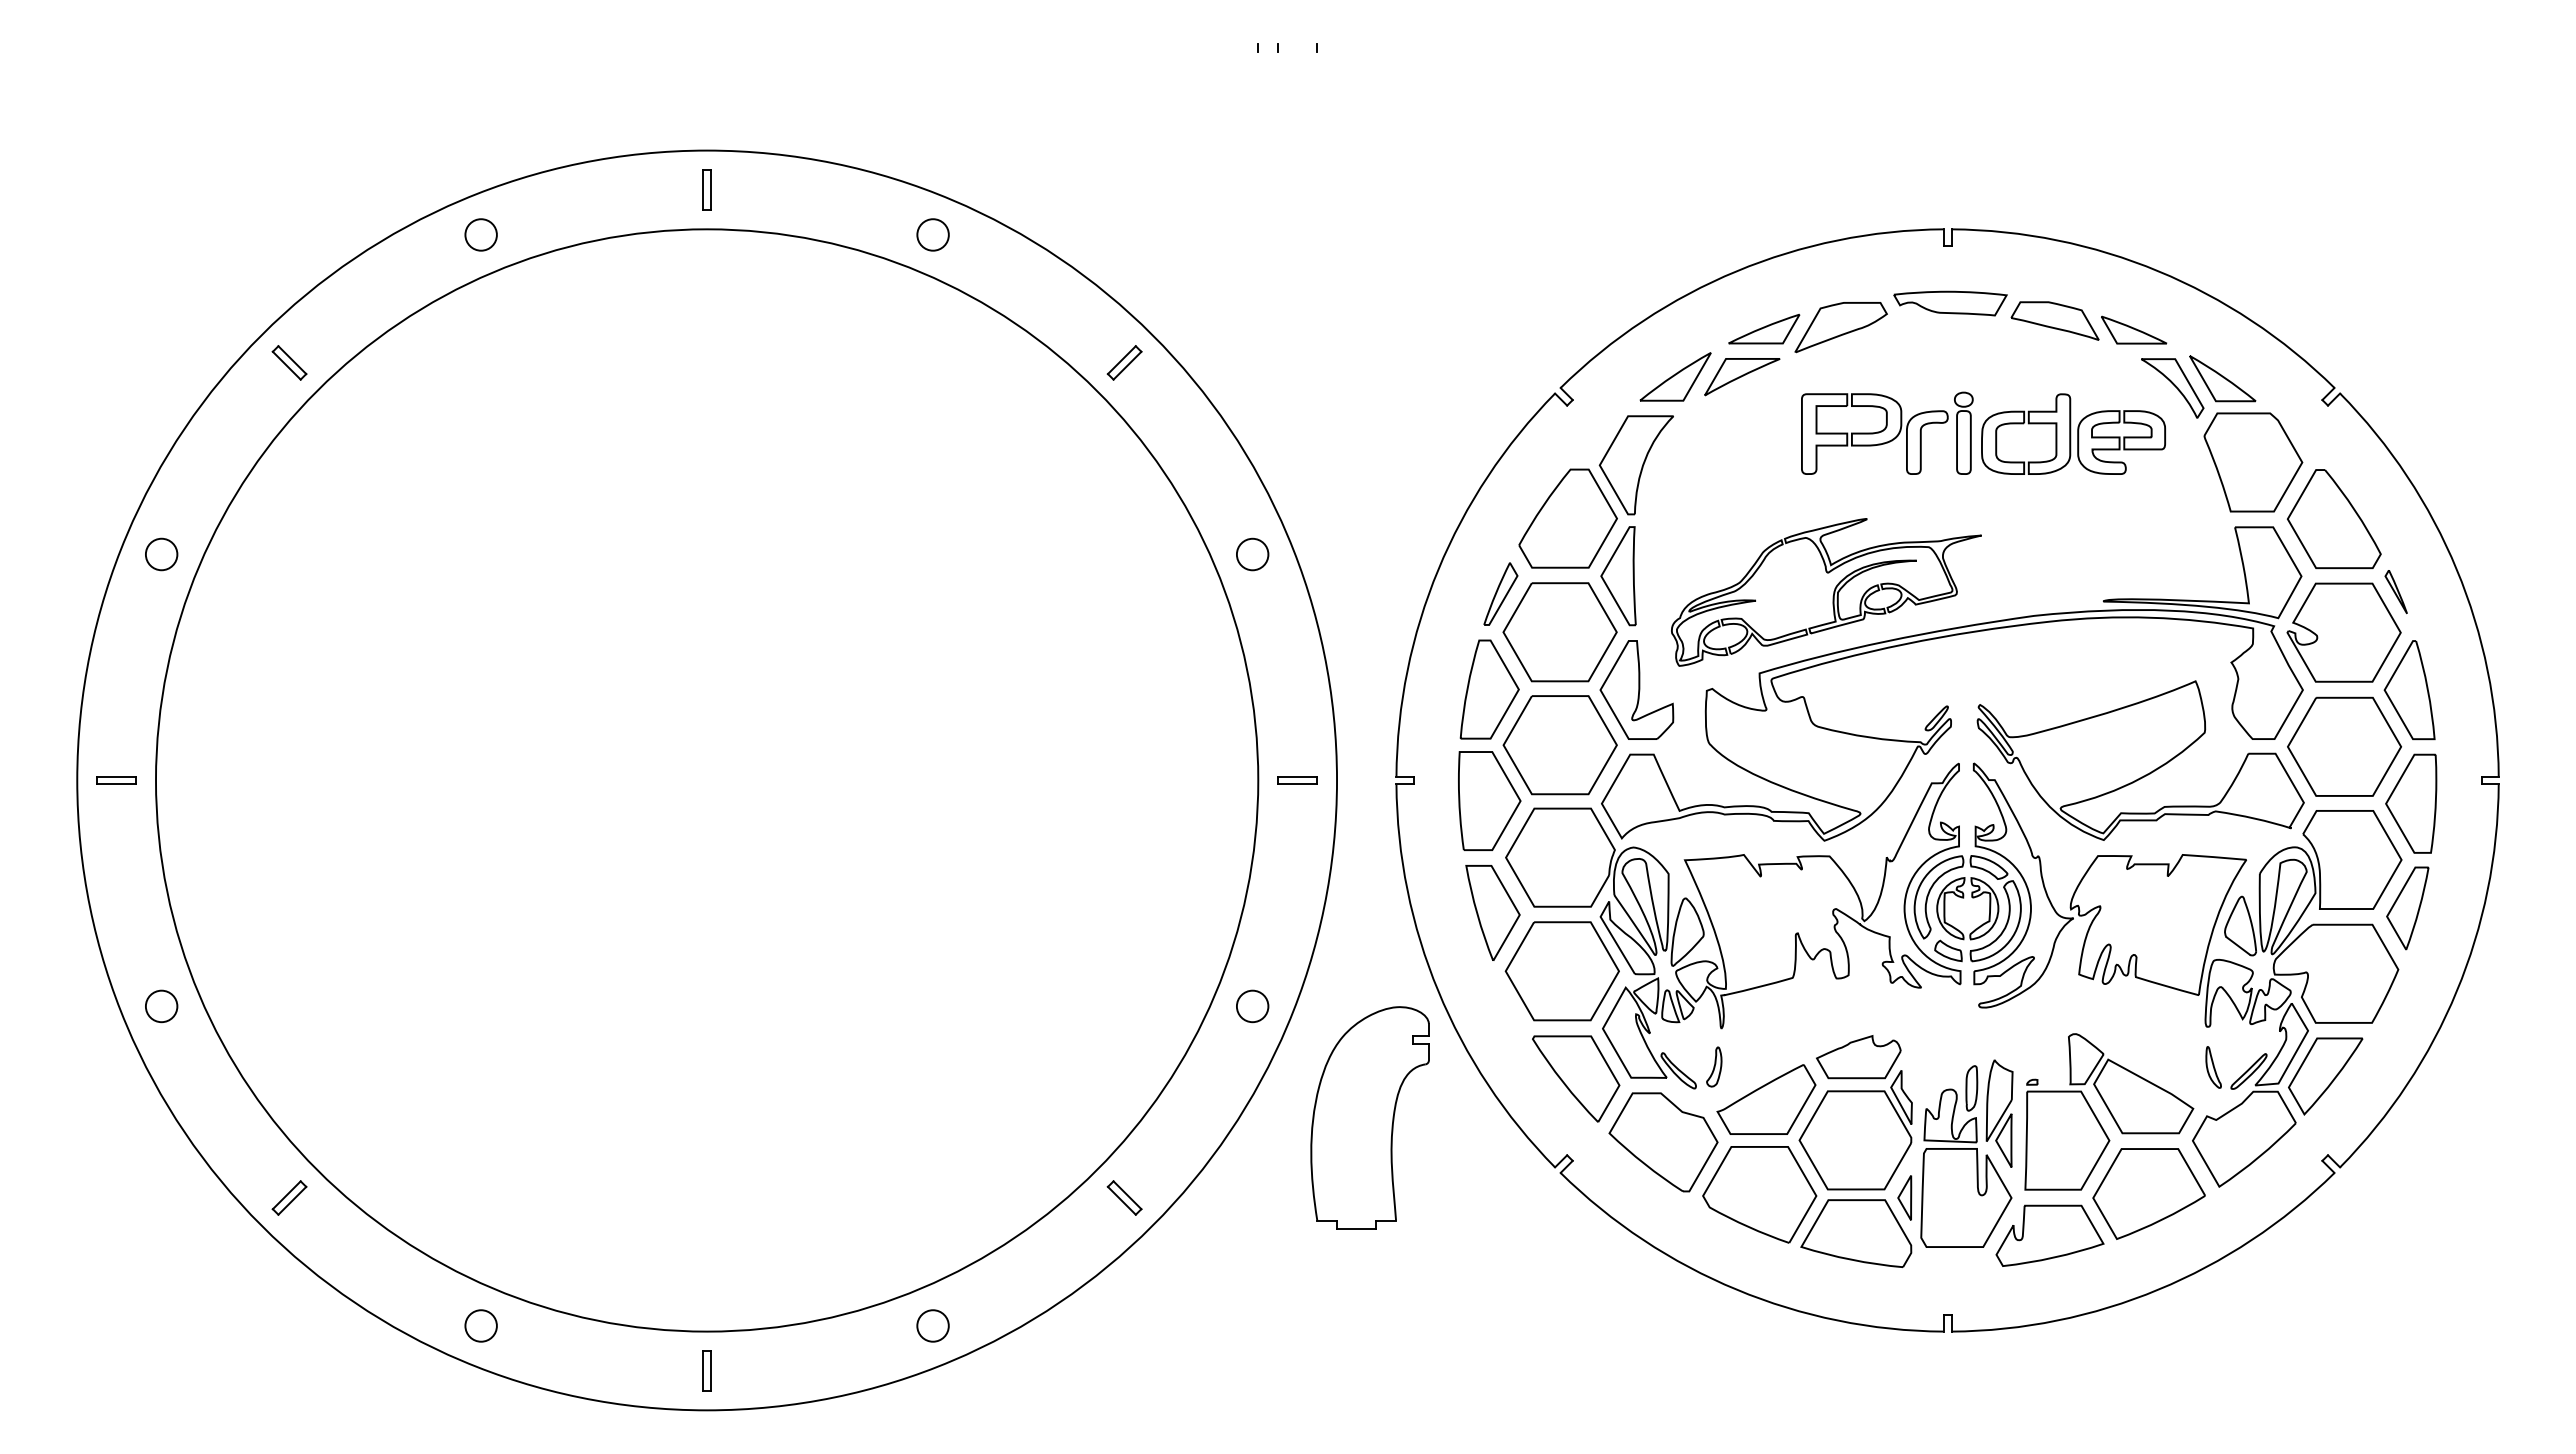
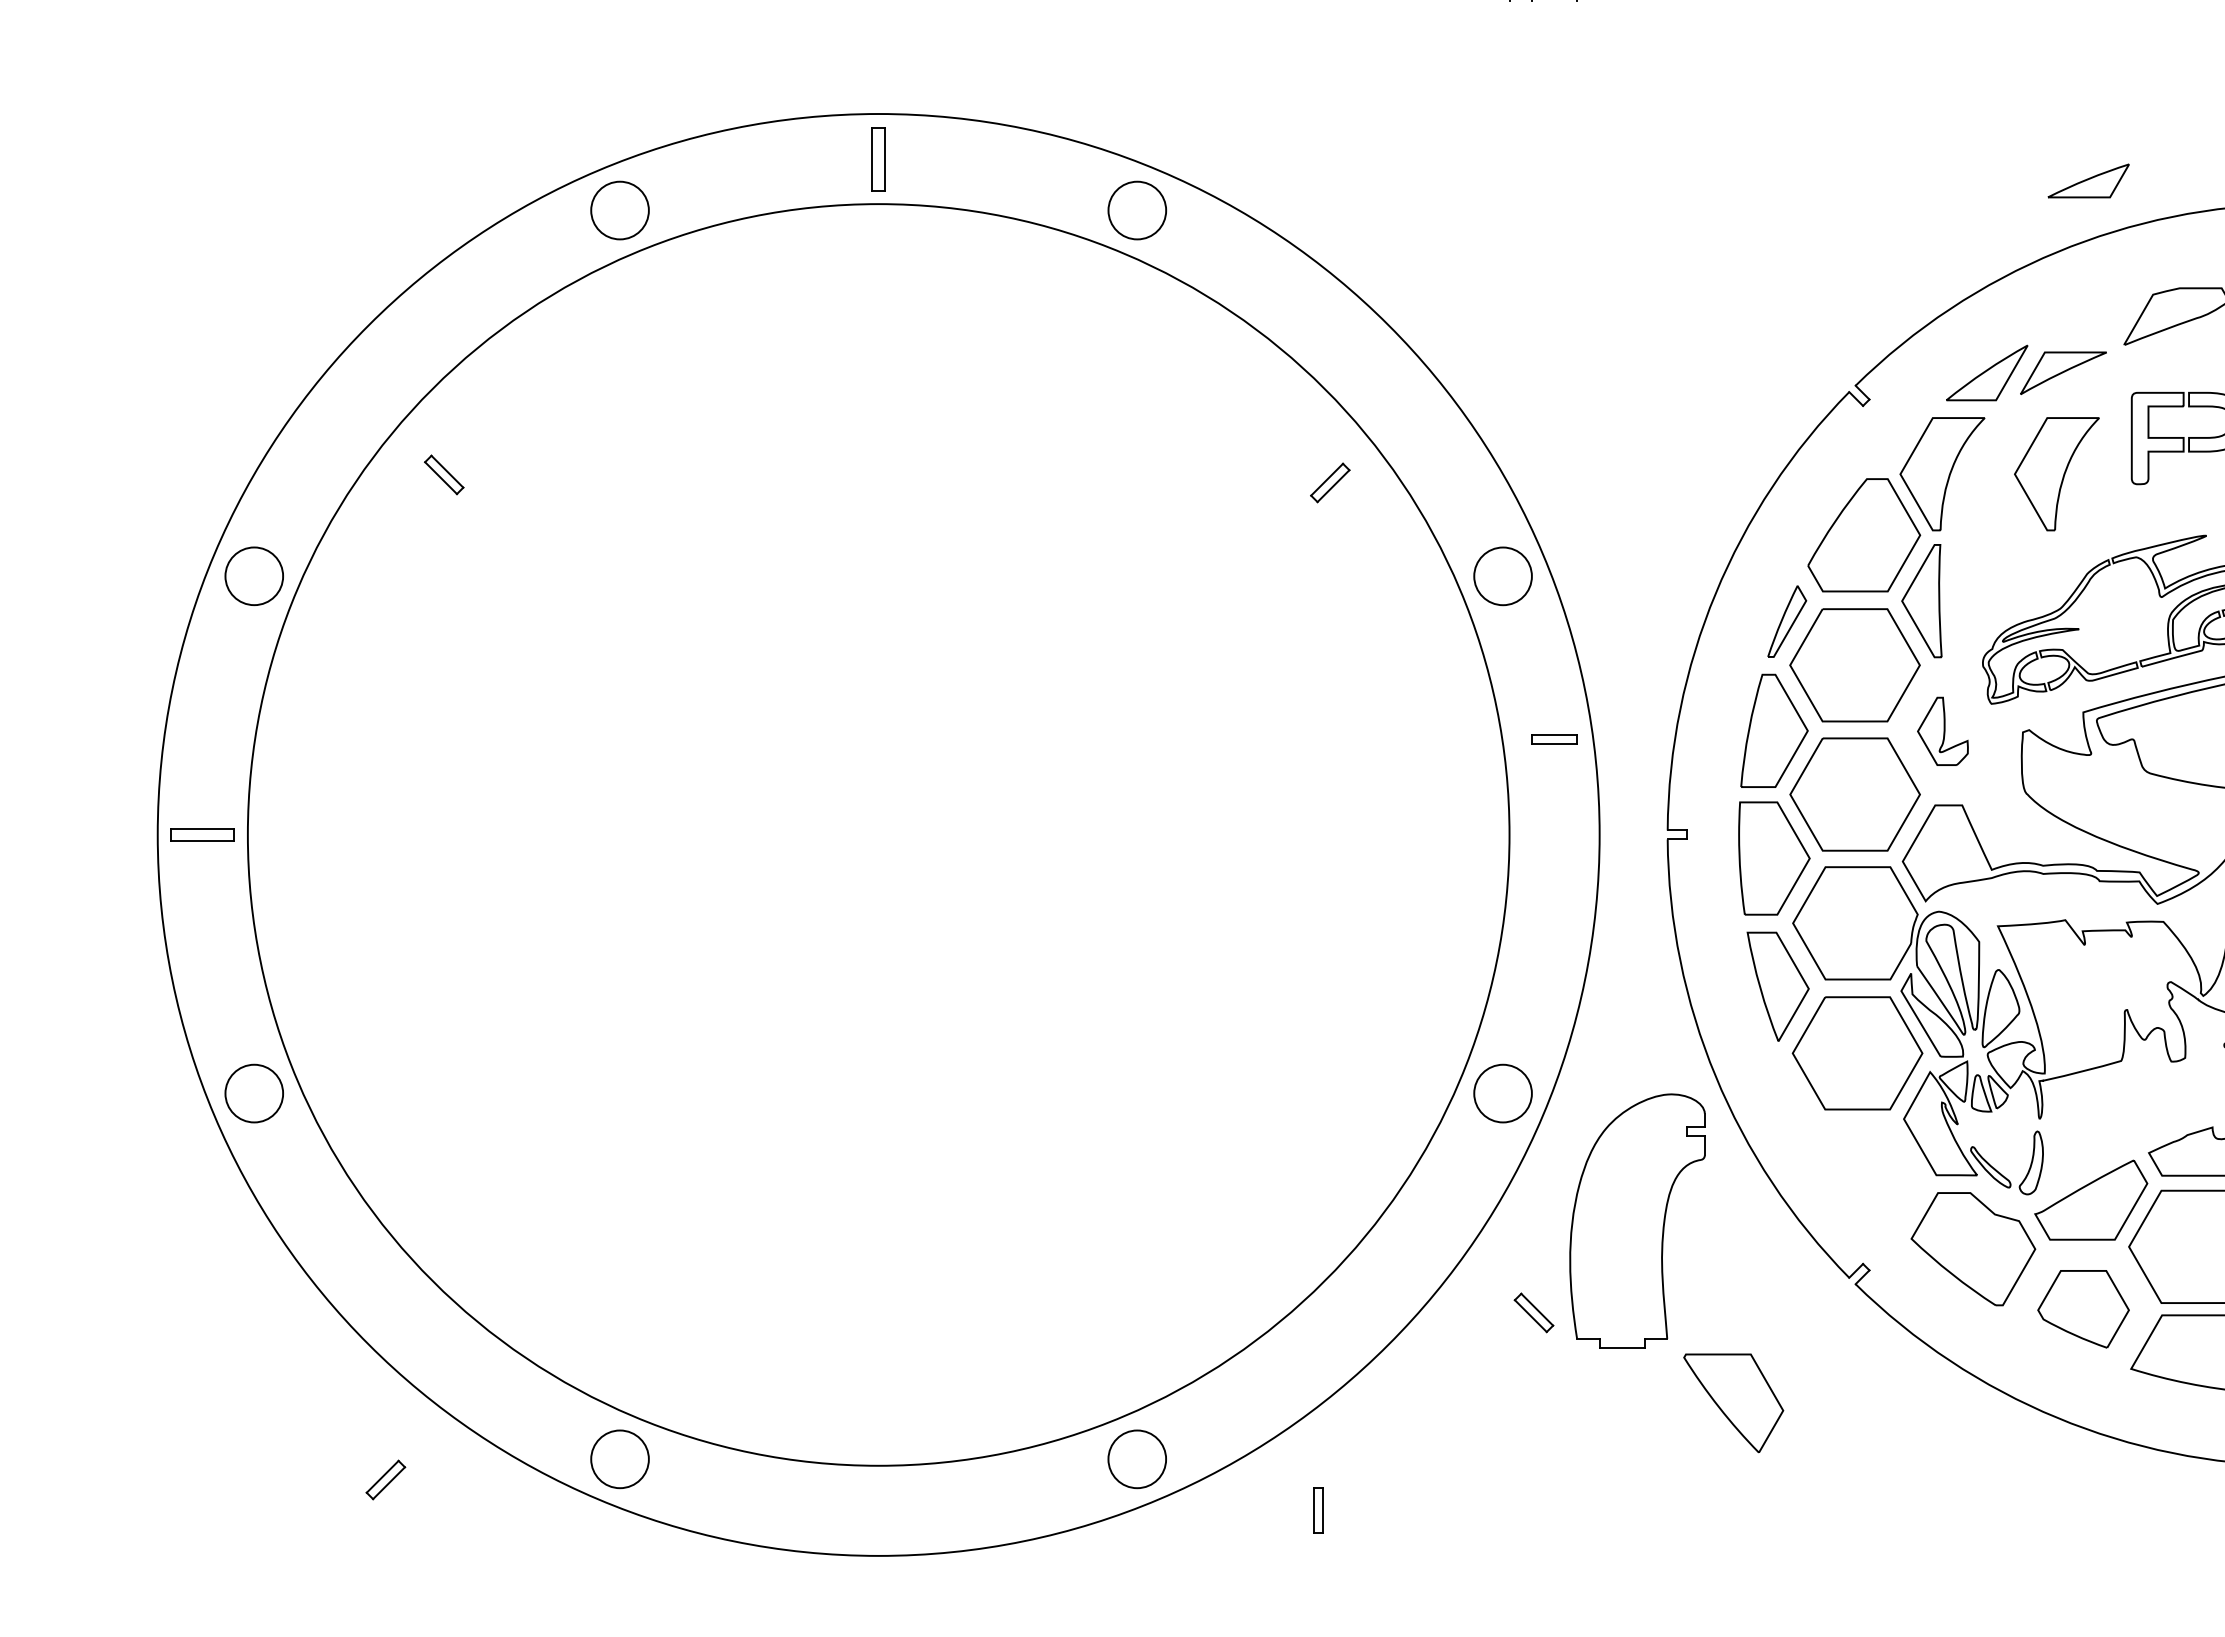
part: (706, 189) -> (877, 158), size x1.4
circle: (480, 234) -> (619, 210), size x1.6
circle: (932, 234) -> (1136, 210), size x1.6
part: (1764, 328) -> (2088, 180), moved
part: (289, 362) -> (444, 474), moved
part: (1124, 362) -> (1330, 482), moved
part: (1735, 465) -> (2055, 474), added
circle: (161, 554) -> (254, 576), size x1.6
circle: (1252, 554) -> (1502, 576), size x1.6
part: (1636, 689) -> (1942, 730), size x0.6
part: (116, 780) -> (202, 834), size x1.4
part: (1297, 780) -> (1554, 739), moved
circle: (161, 1006) -> (254, 1093), size x1.6
circle: (1252, 1006) -> (1502, 1093), size x1.6
part: (1714, 1066) -> (2031, 1162), size x1.4
part: (1576, 1078) -> (1734, 1402), moved
part: (1759, 1194) -> (2083, 1308), size x0.7
part: (289, 1197) -> (385, 1479), moved
part: (1124, 1197) -> (1533, 1312), moved
circle: (480, 1325) -> (619, 1458), size x1.6
circle: (932, 1325) -> (1136, 1458), size x1.6
part: (706, 1370) -> (1317, 1510), moved

